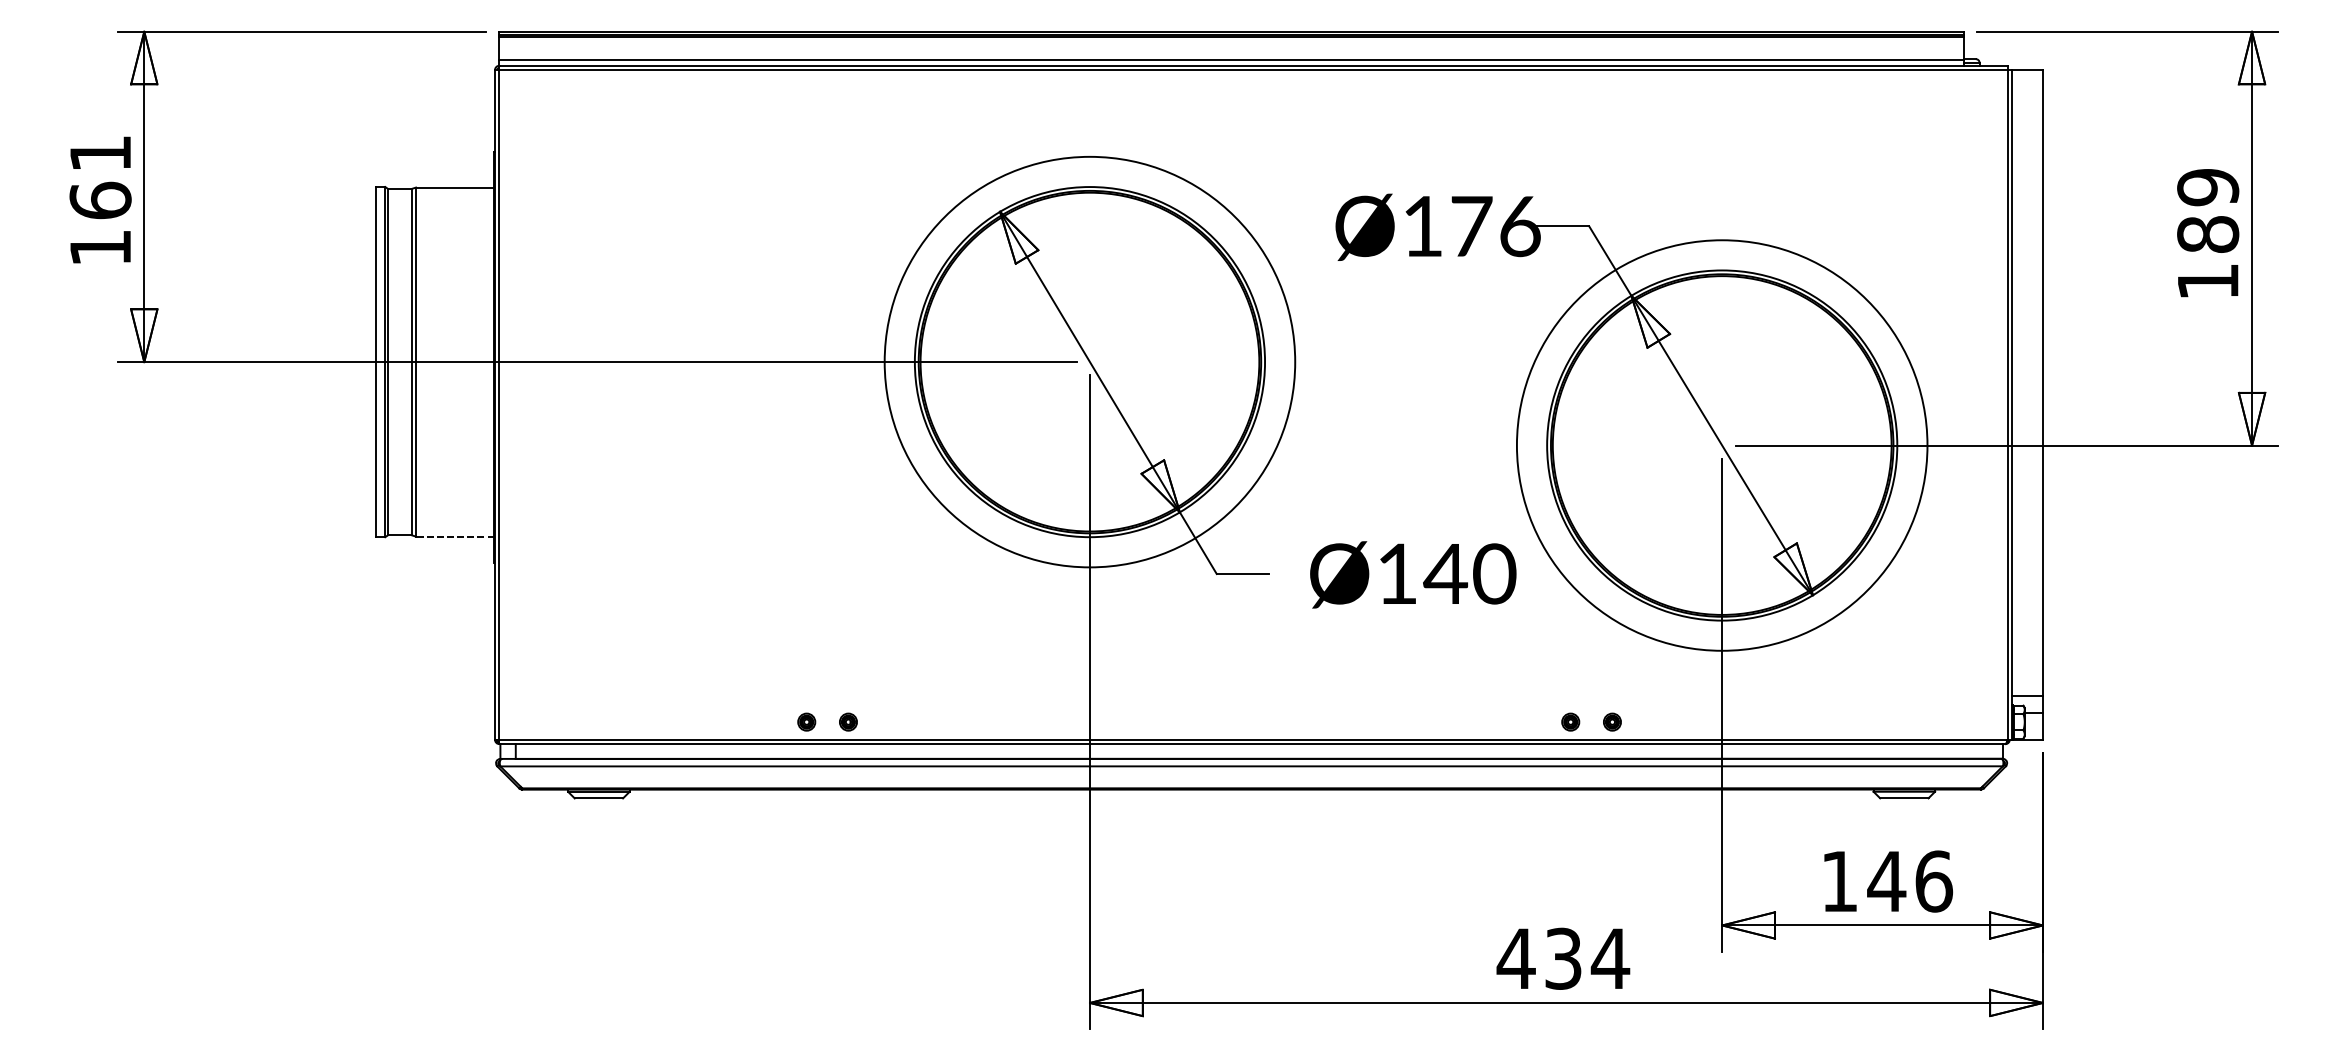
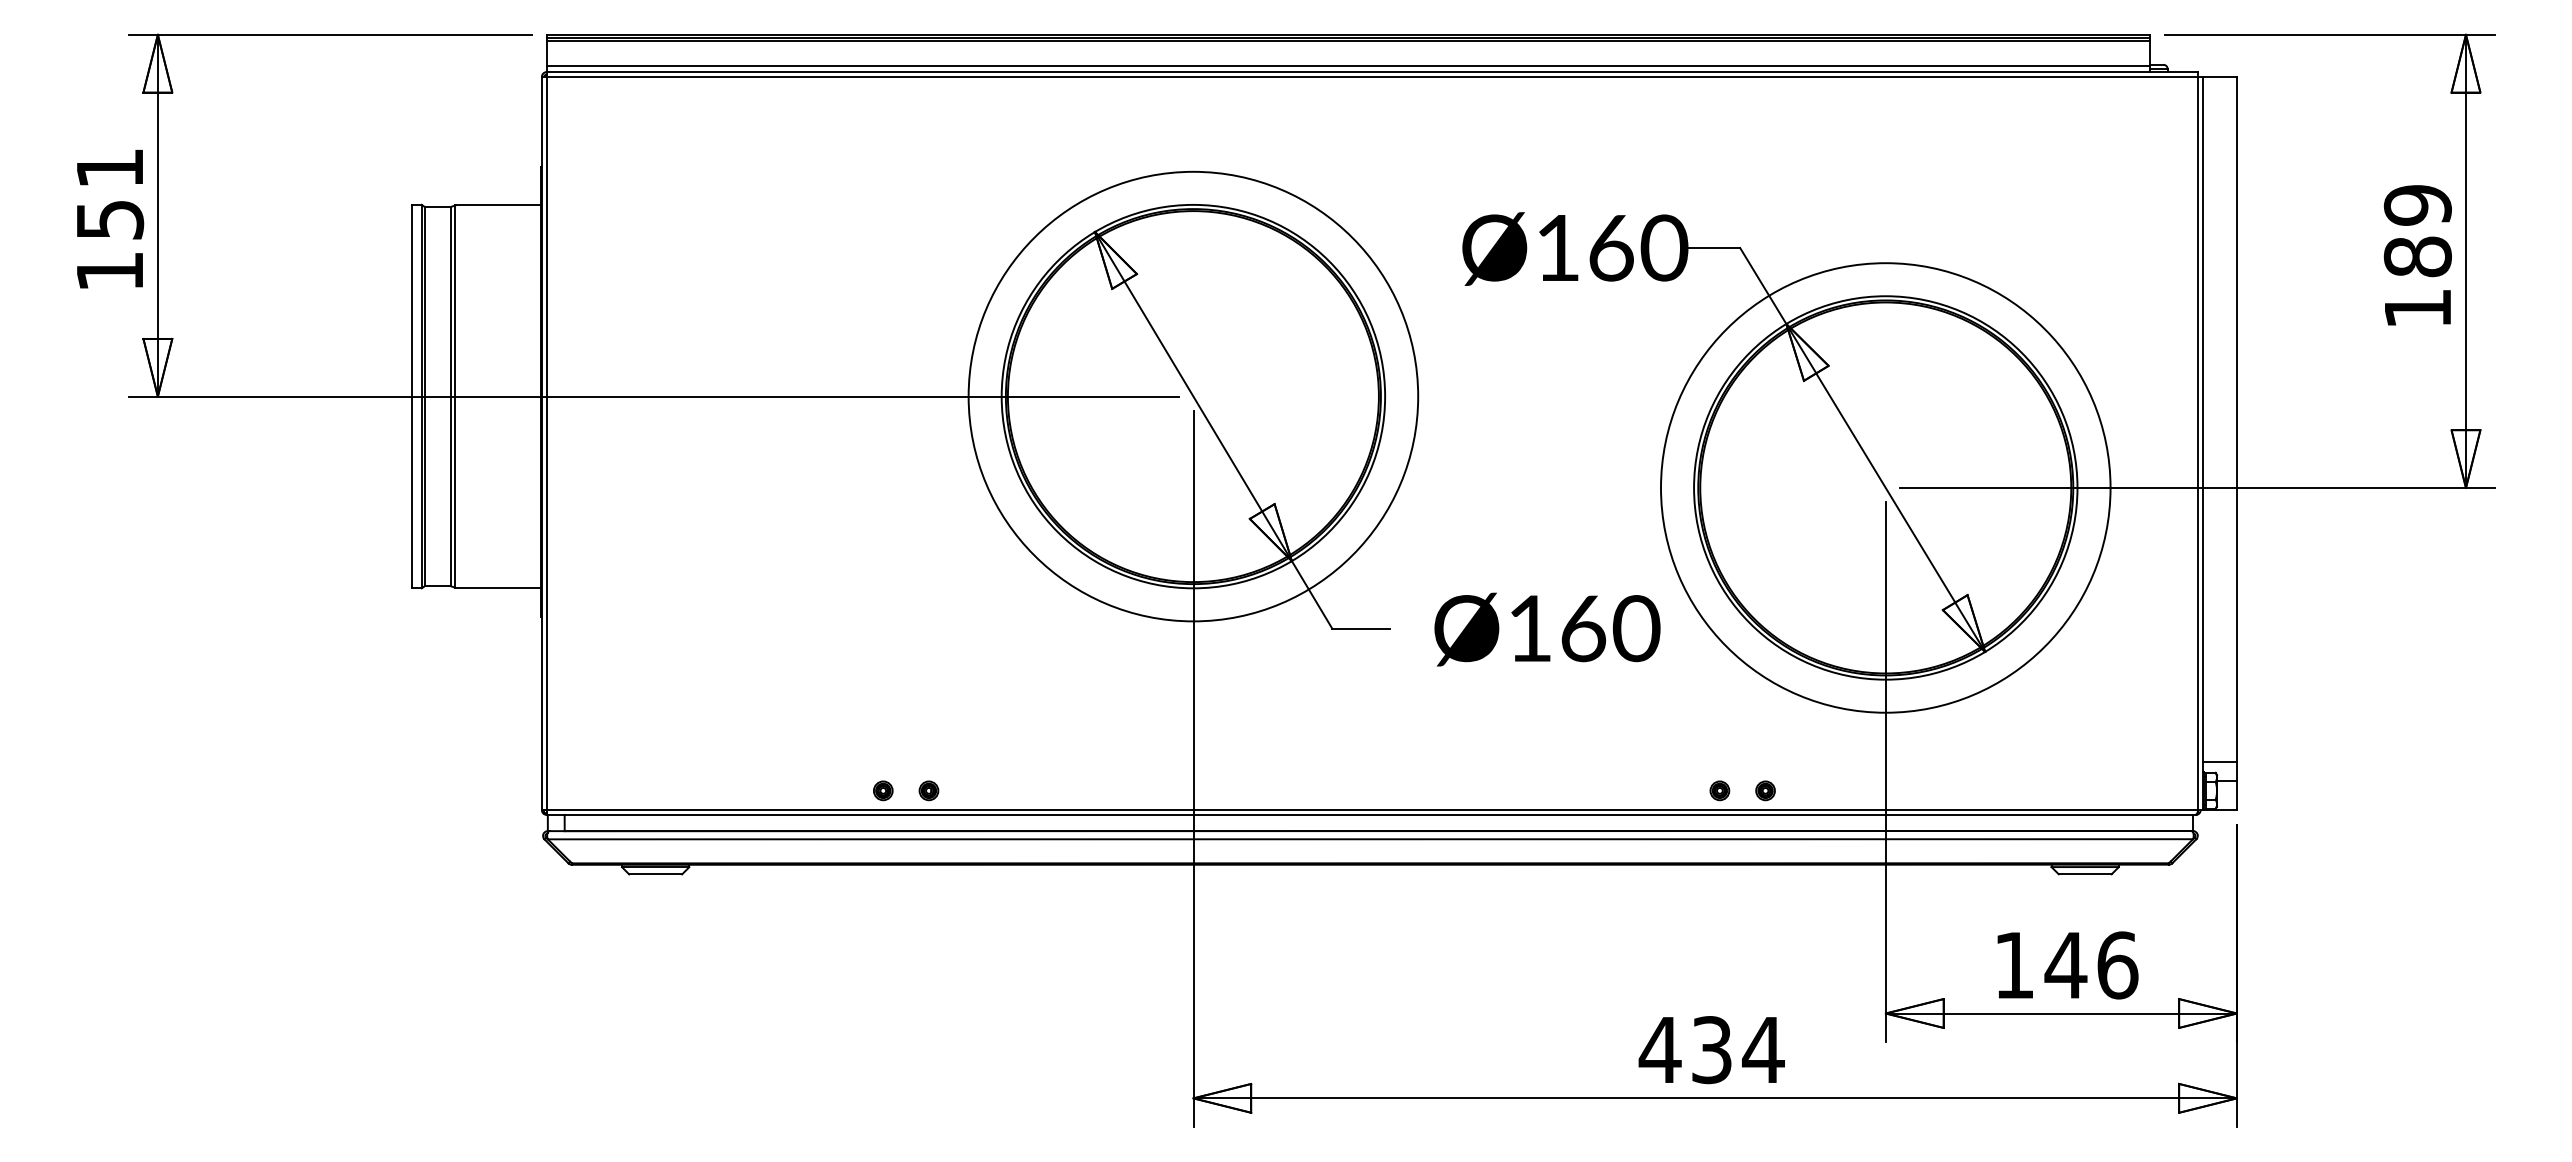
text: (101, 200) -> (110, 219), 161 -> 151
text: (1496, 225) -> (1638, 247), Ø176 -> Ø160
line: (455, 536) -> (498, 587), dashed -> solid
text: (1445, 573) -> (1582, 628), Ø140 -> Ø160

